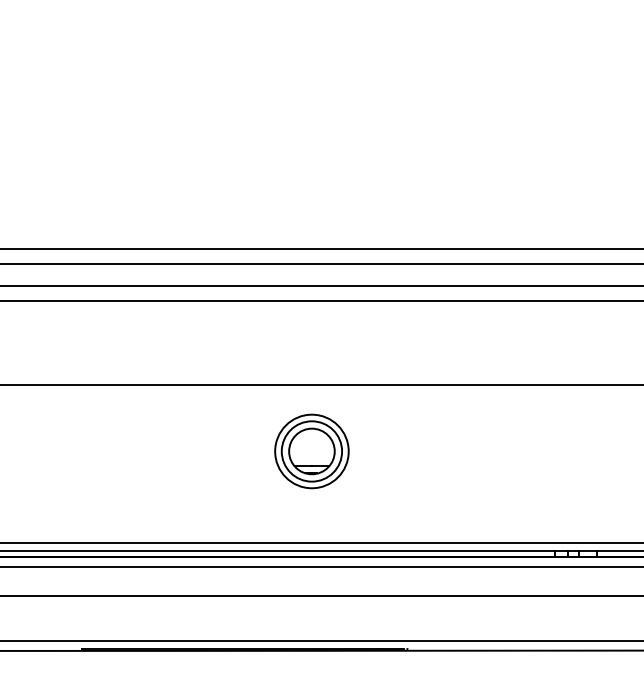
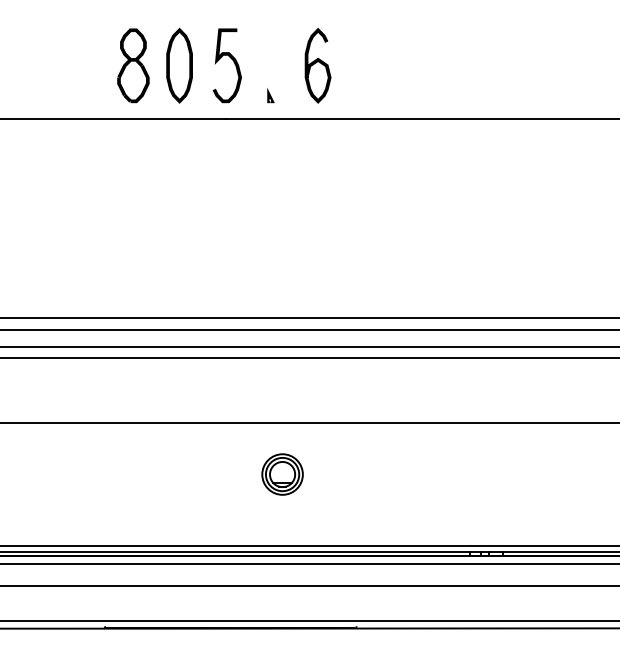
part: (311, 451) -> (282, 474), size x0.71

